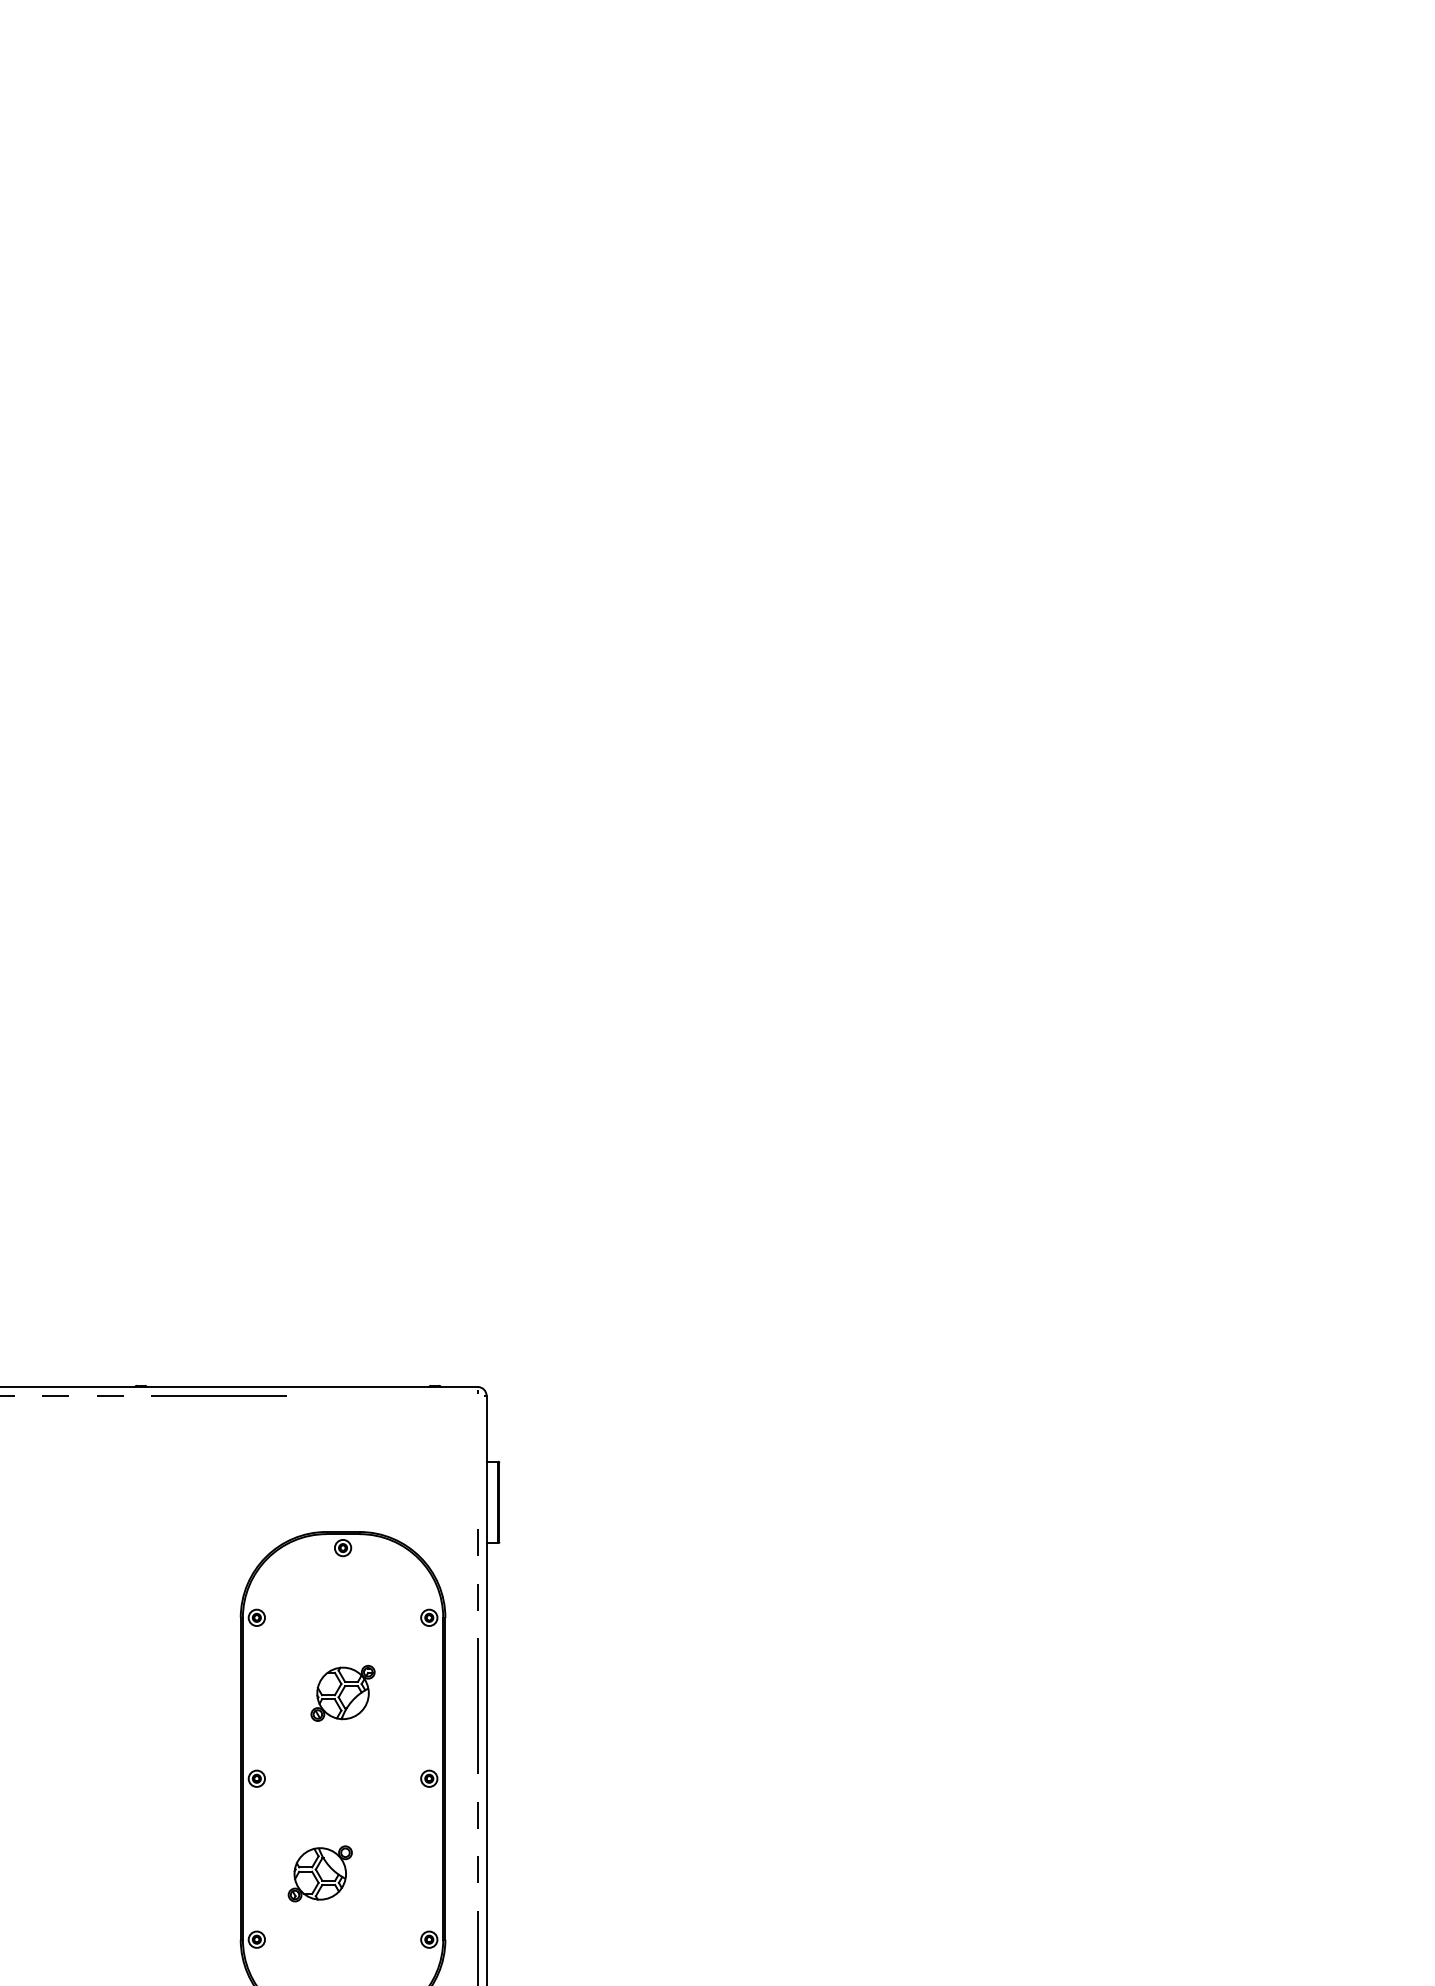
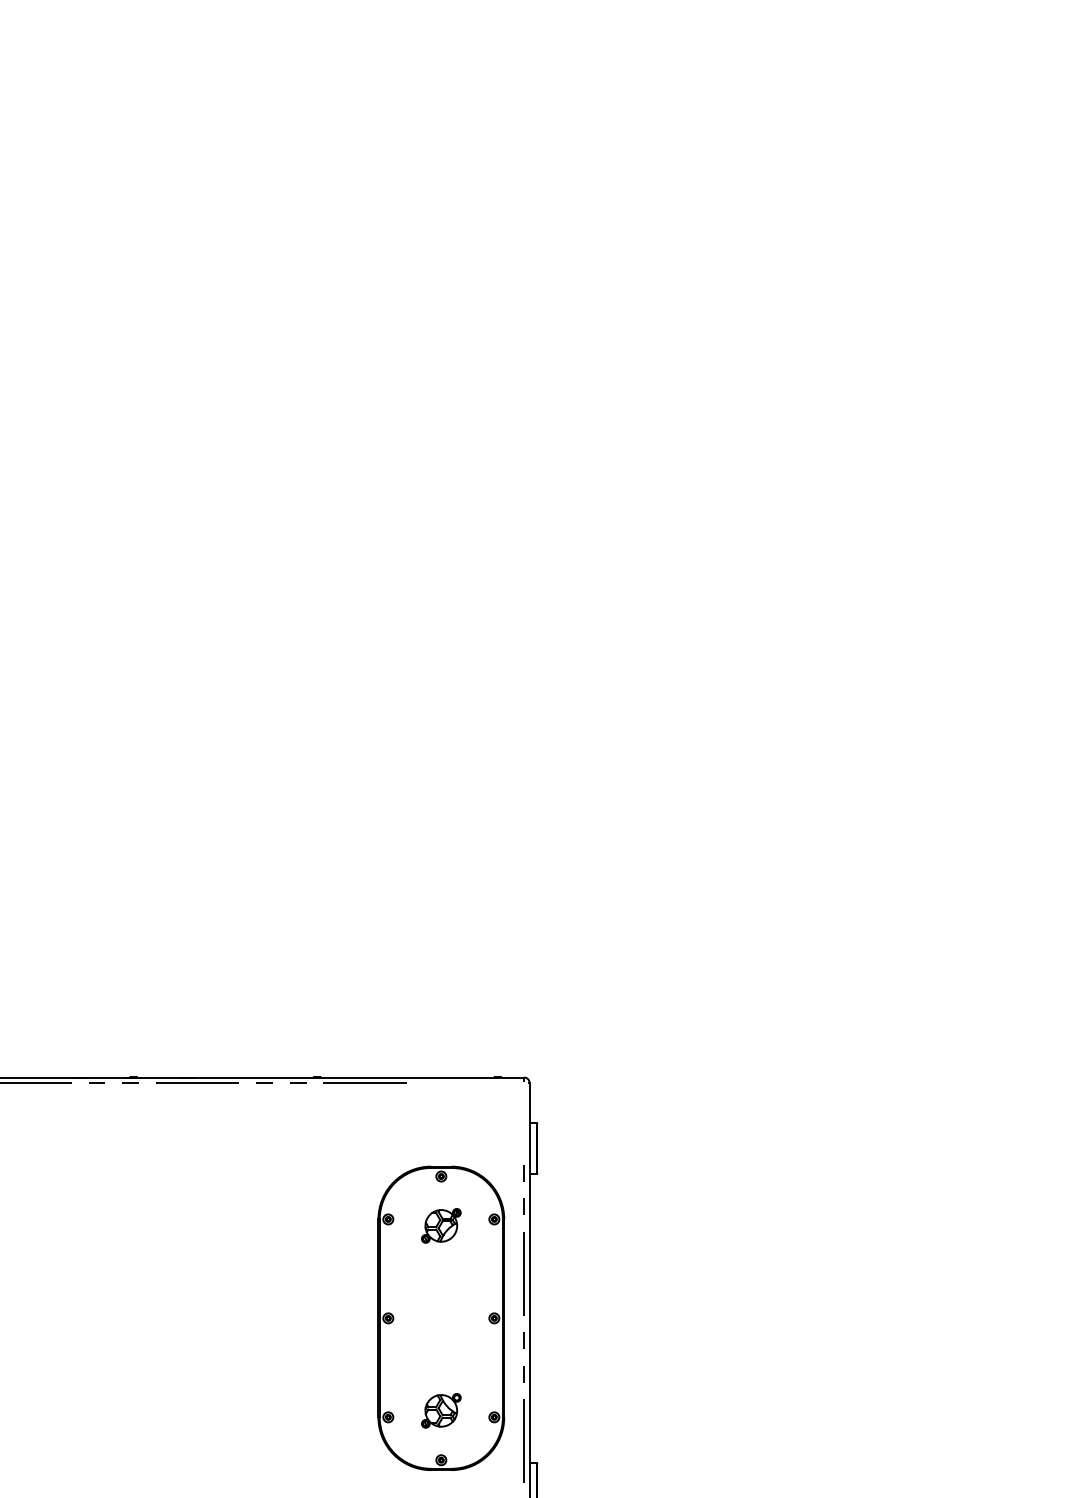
part: (343, 1692) -> (441, 1225), moved
part: (320, 1873) -> (441, 1410), moved

